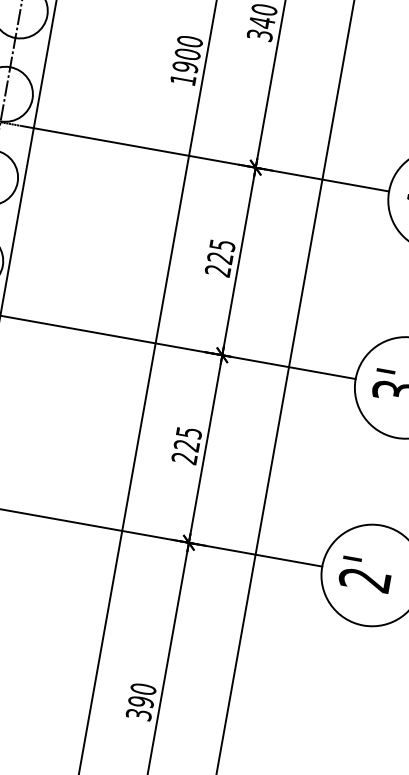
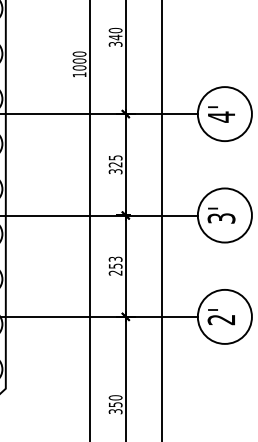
text: (185, 66) -> (79, 67), 1900 -> 1000
text: (217, 270) -> (115, 171), 225 -> 325
text: (187, 438) -> (115, 262), 225 -> 253
text: (140, 701) -> (115, 404), 390 -> 350

